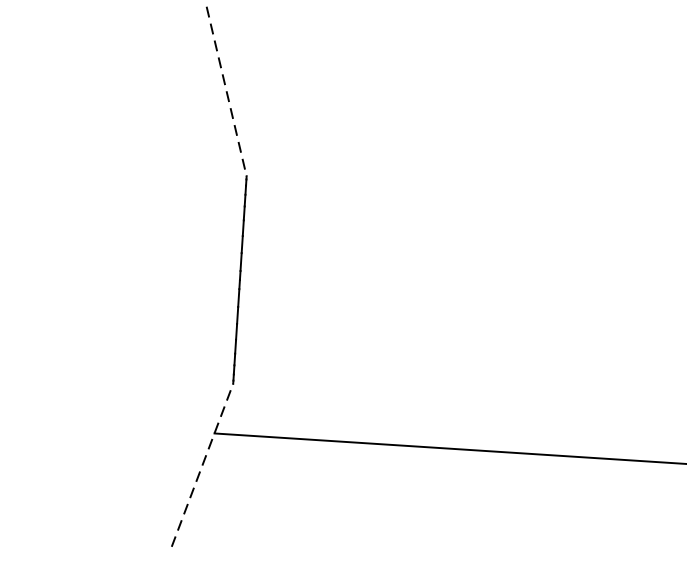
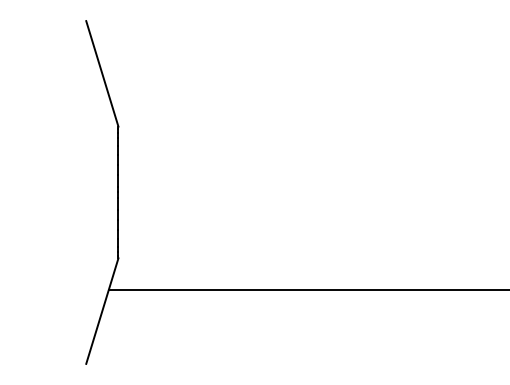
line: (226, 92) -> (102, 74), dashed -> solid
line: (202, 464) -> (102, 310), dashed -> solid

